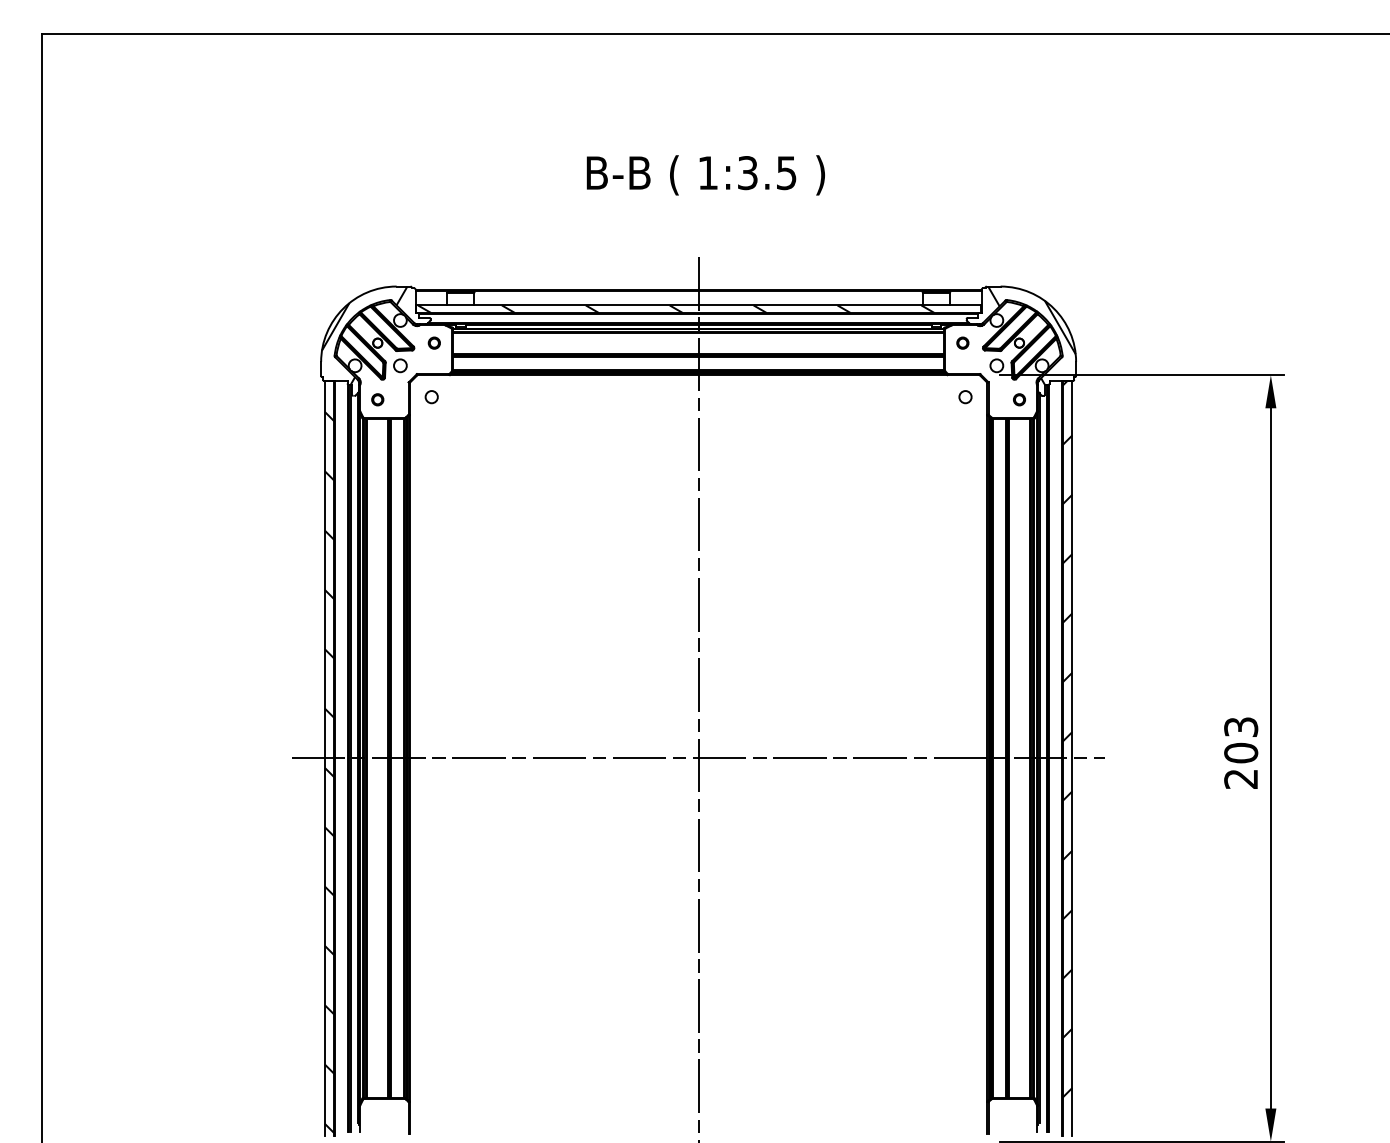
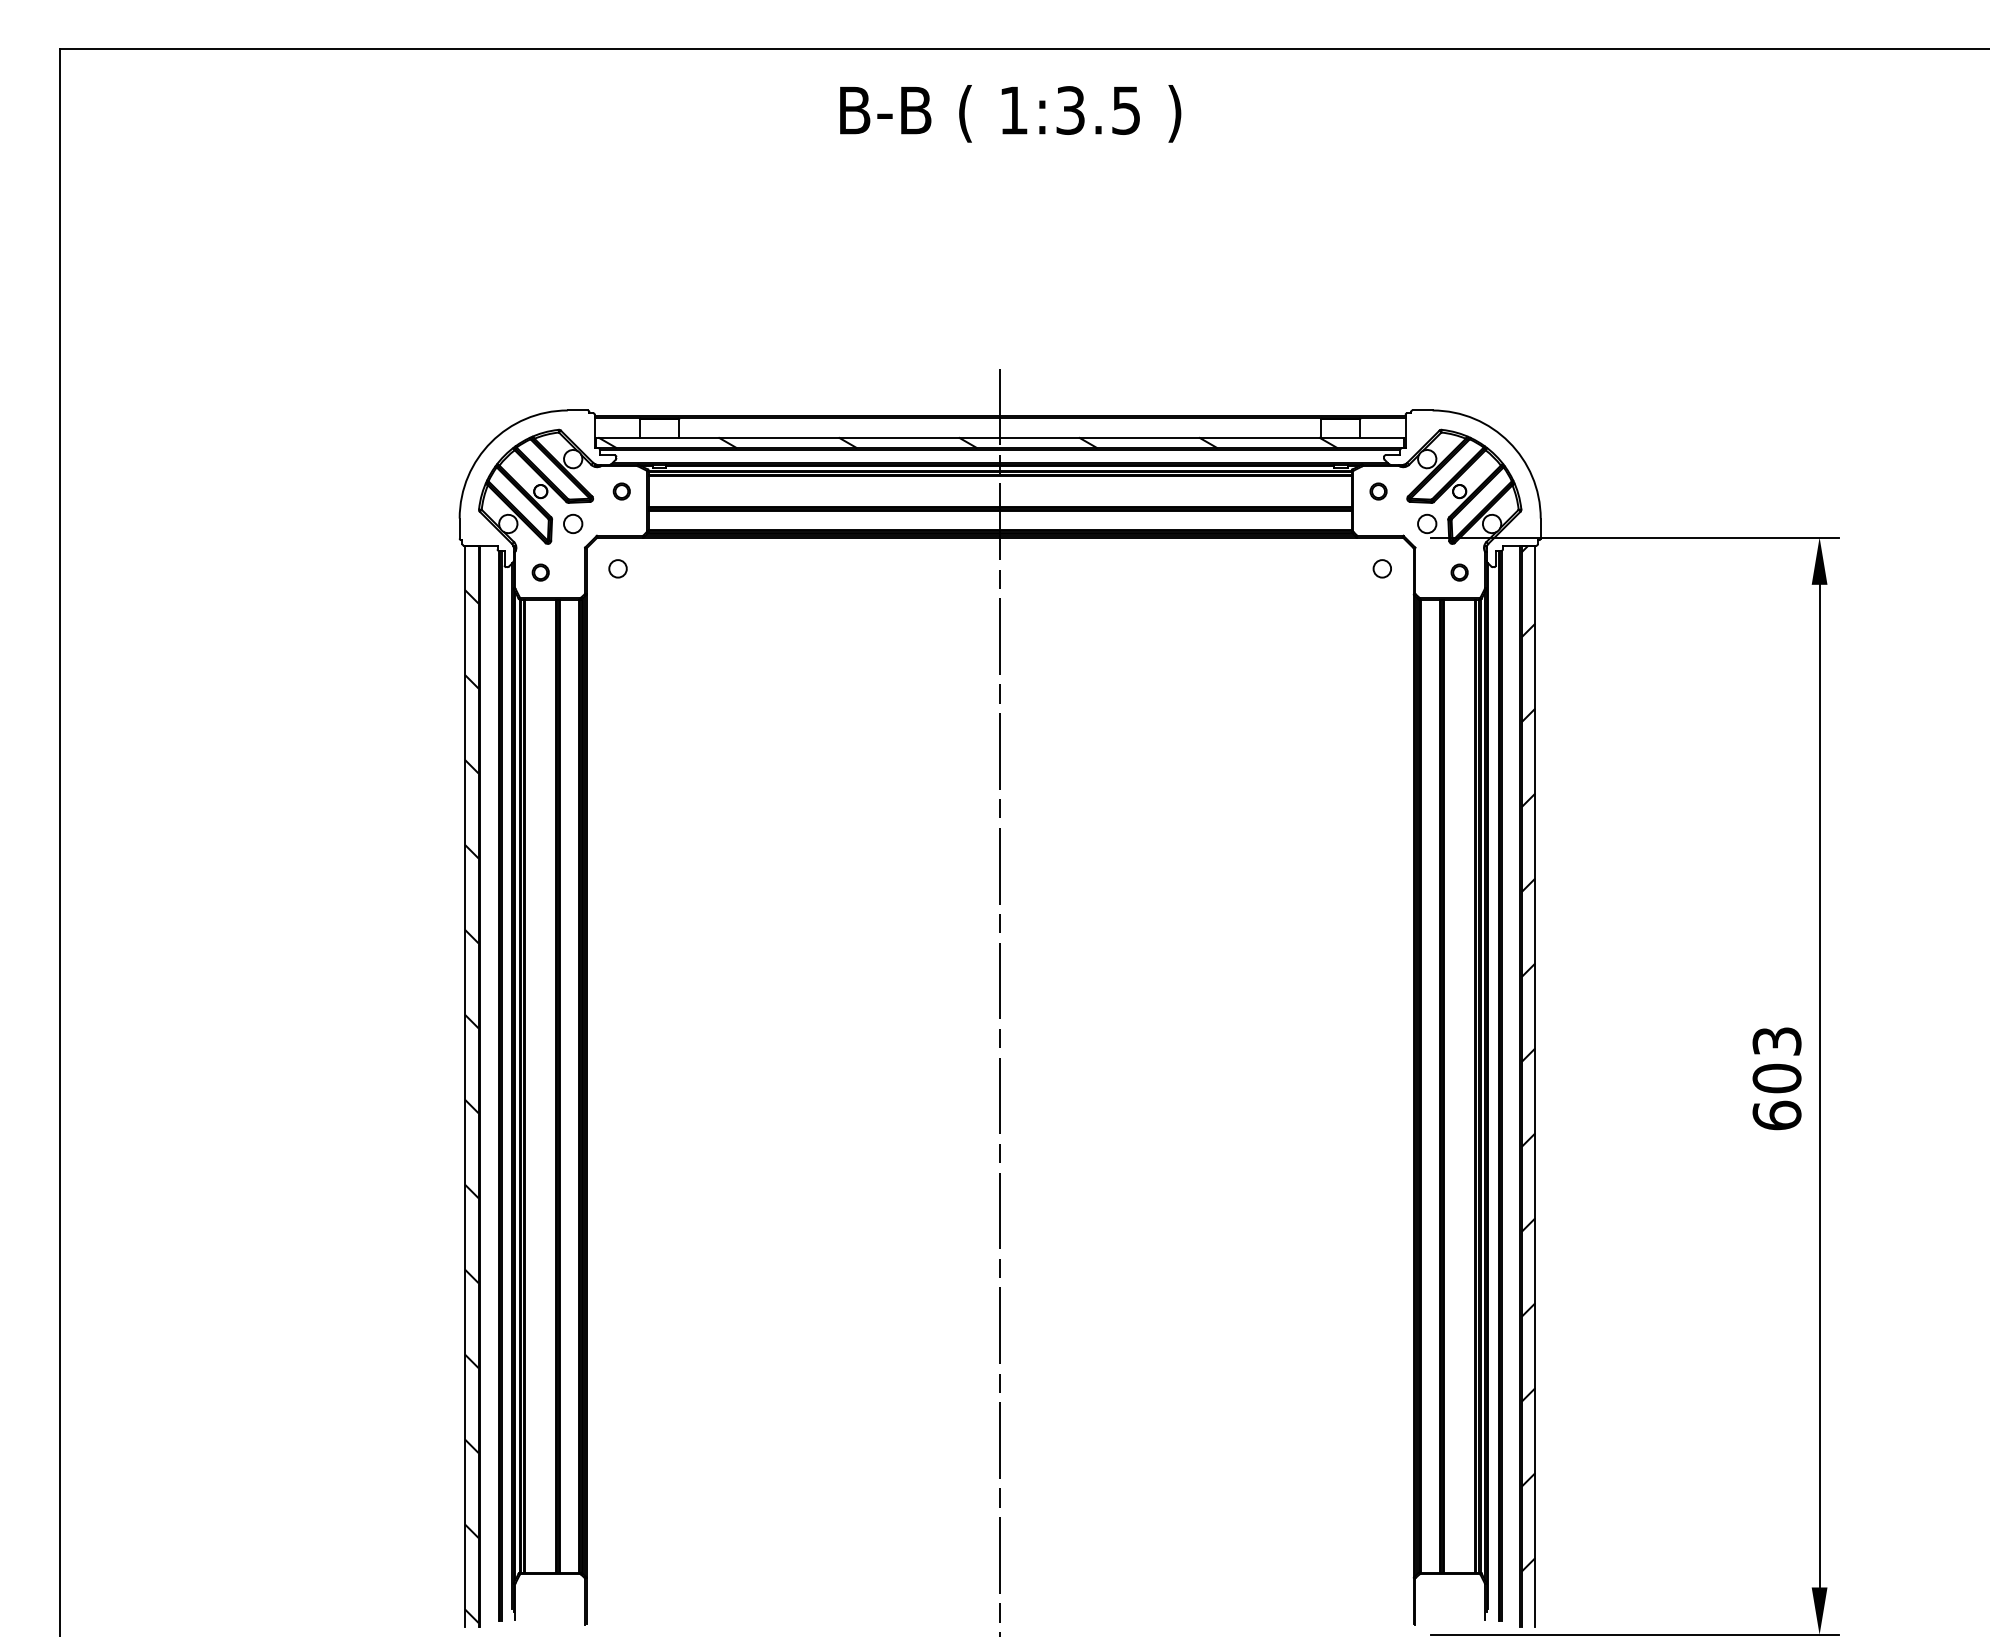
text: (705, 175) -> (1010, 114), moved
hatch: (364, 335) -> (521, 480), removed
hatch: (1031, 335) -> (1476, 480), removed
line: (698, 758) -> (1000, 1086), removed
text: (1241, 778) -> (1777, 1114), 203 -> 603

